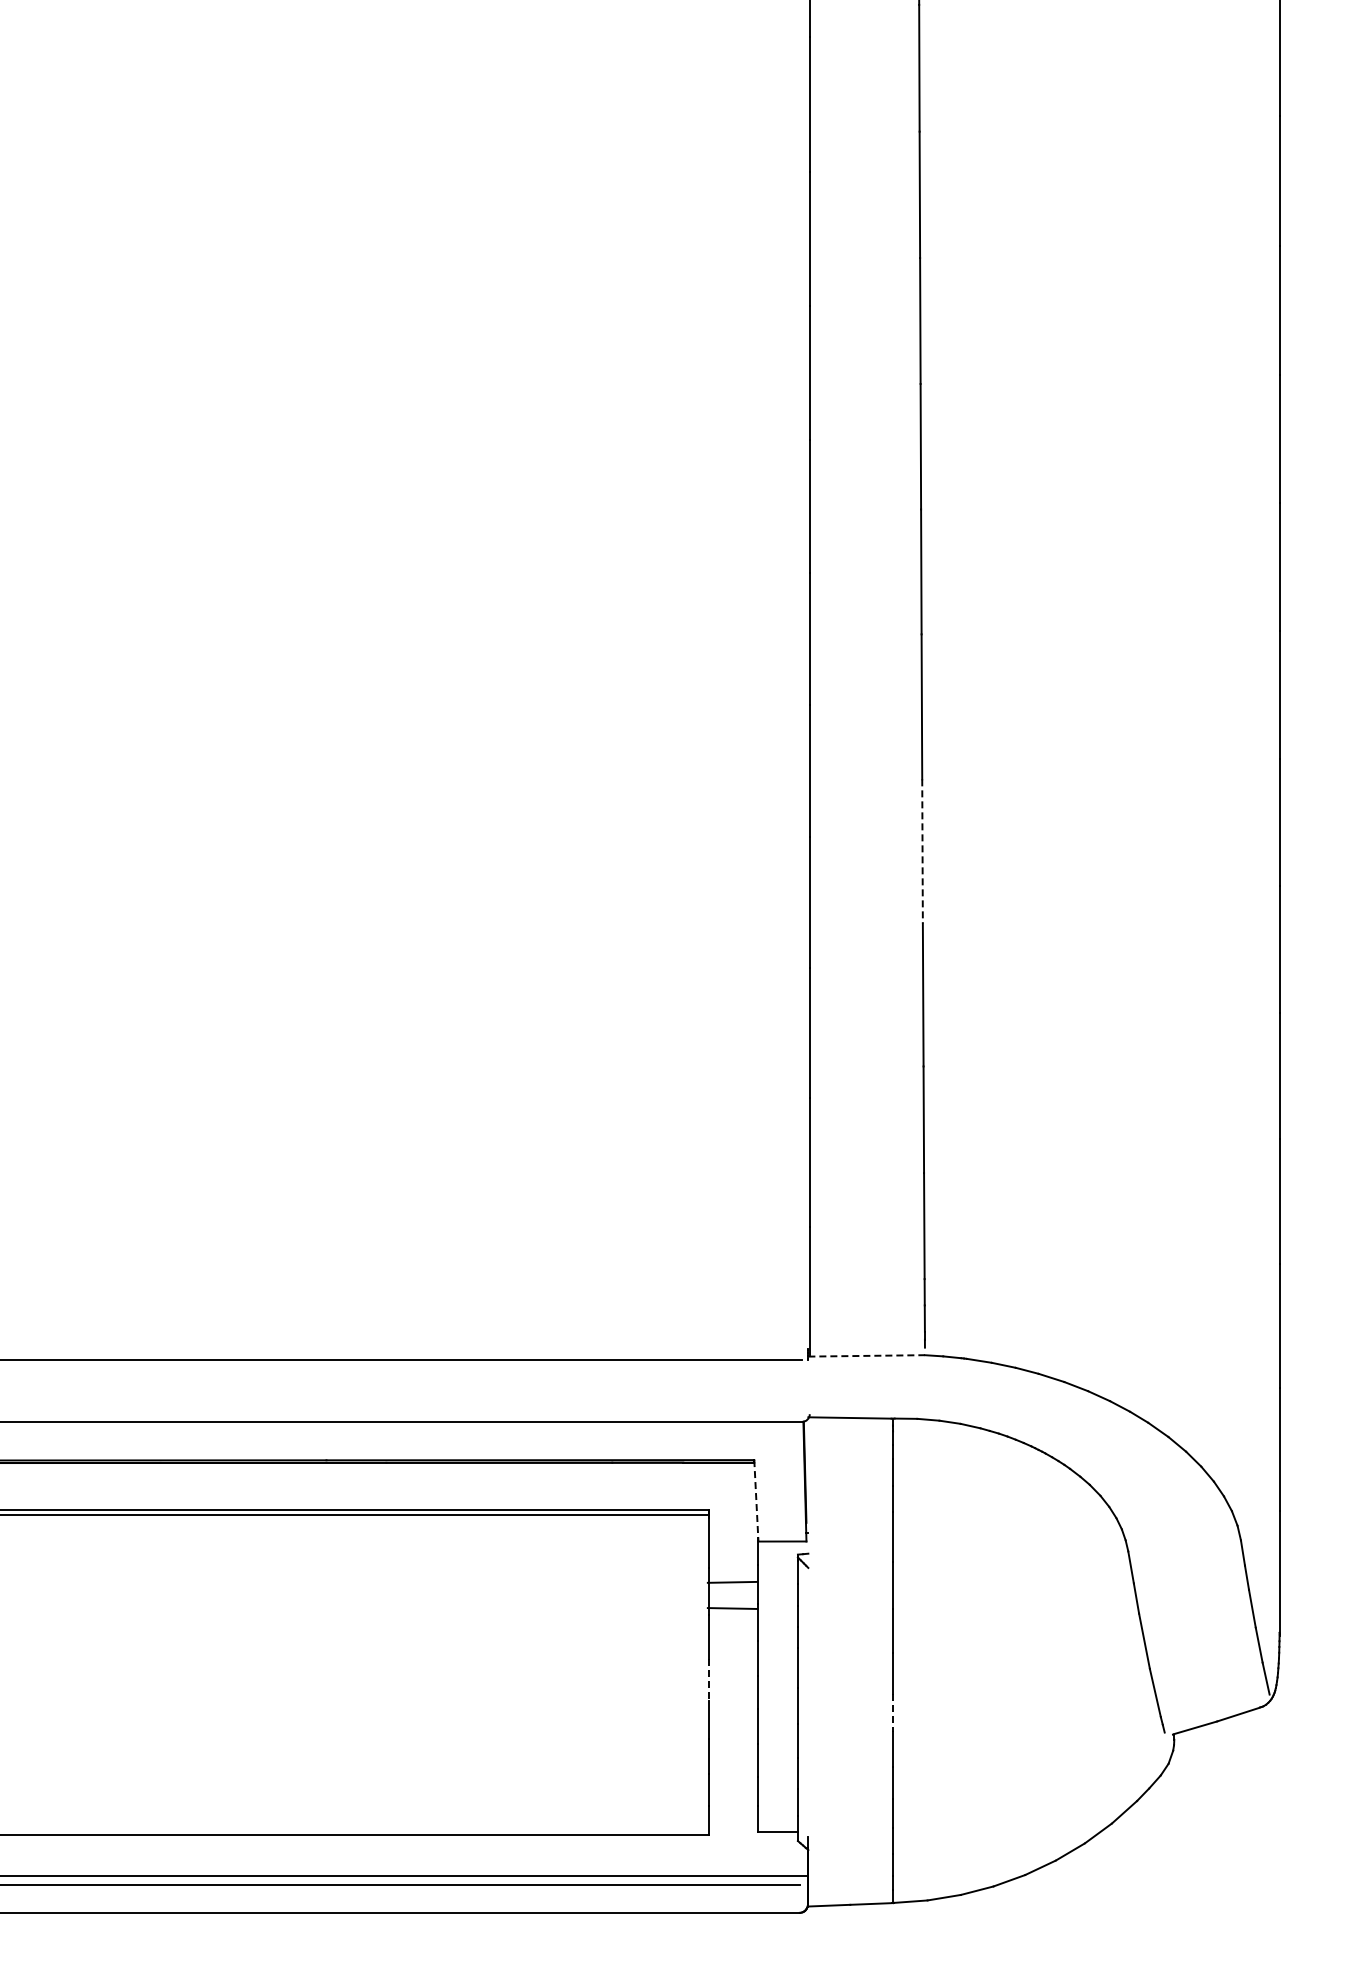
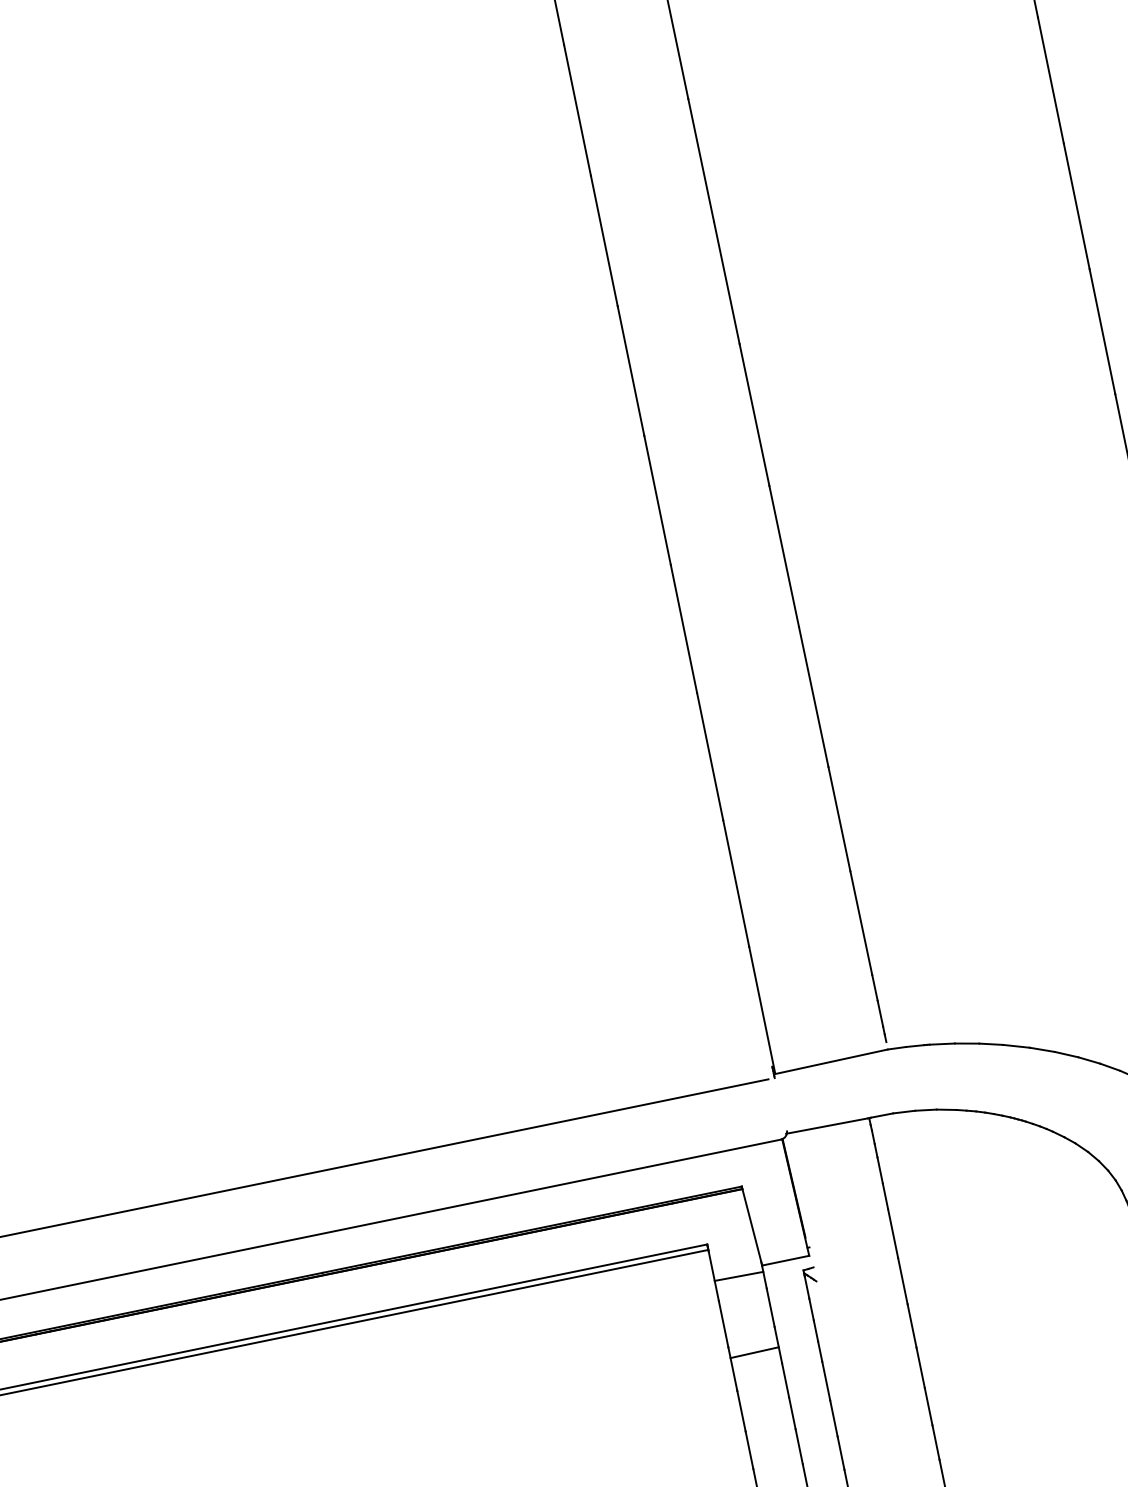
line: (922, 851) -> (784, 556), dashed -> solid
line: (867, 1355) -> (831, 1061), dashed -> solid
line: (756, 1500) -> (752, 1225), dashed -> solid
line: (732, 1581) -> (754, 1351), moved
line: (732, 1608) -> (738, 1276), moved
line: (708, 1680) -> (741, 1411), dashed -> solid
line: (893, 1713) -> (929, 1406), dashed -> solid

